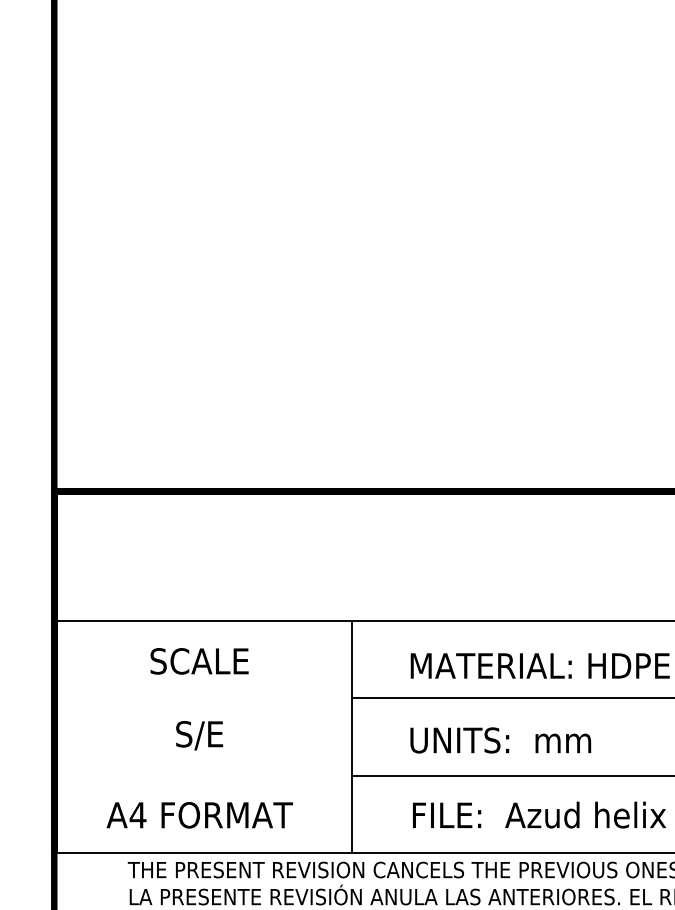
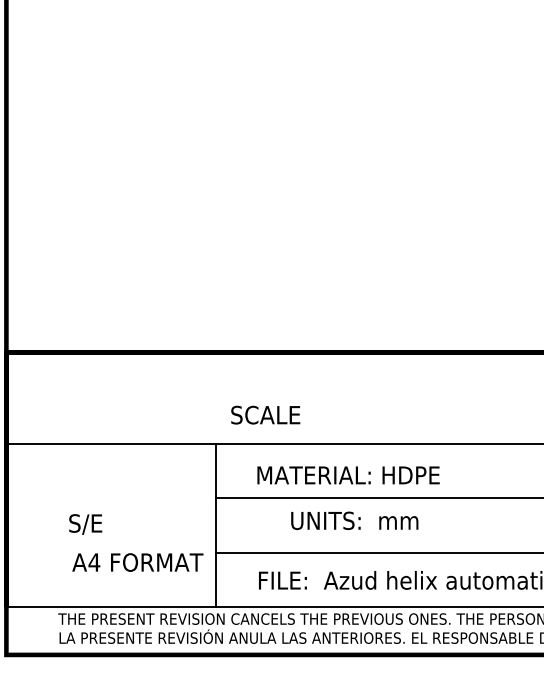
text: (199, 660) -> (265, 414), moved
text: (199, 735) -> (85, 524), moved
text: (500, 739) -> (354, 520), moved
text: (199, 815) -> (137, 562), moved

